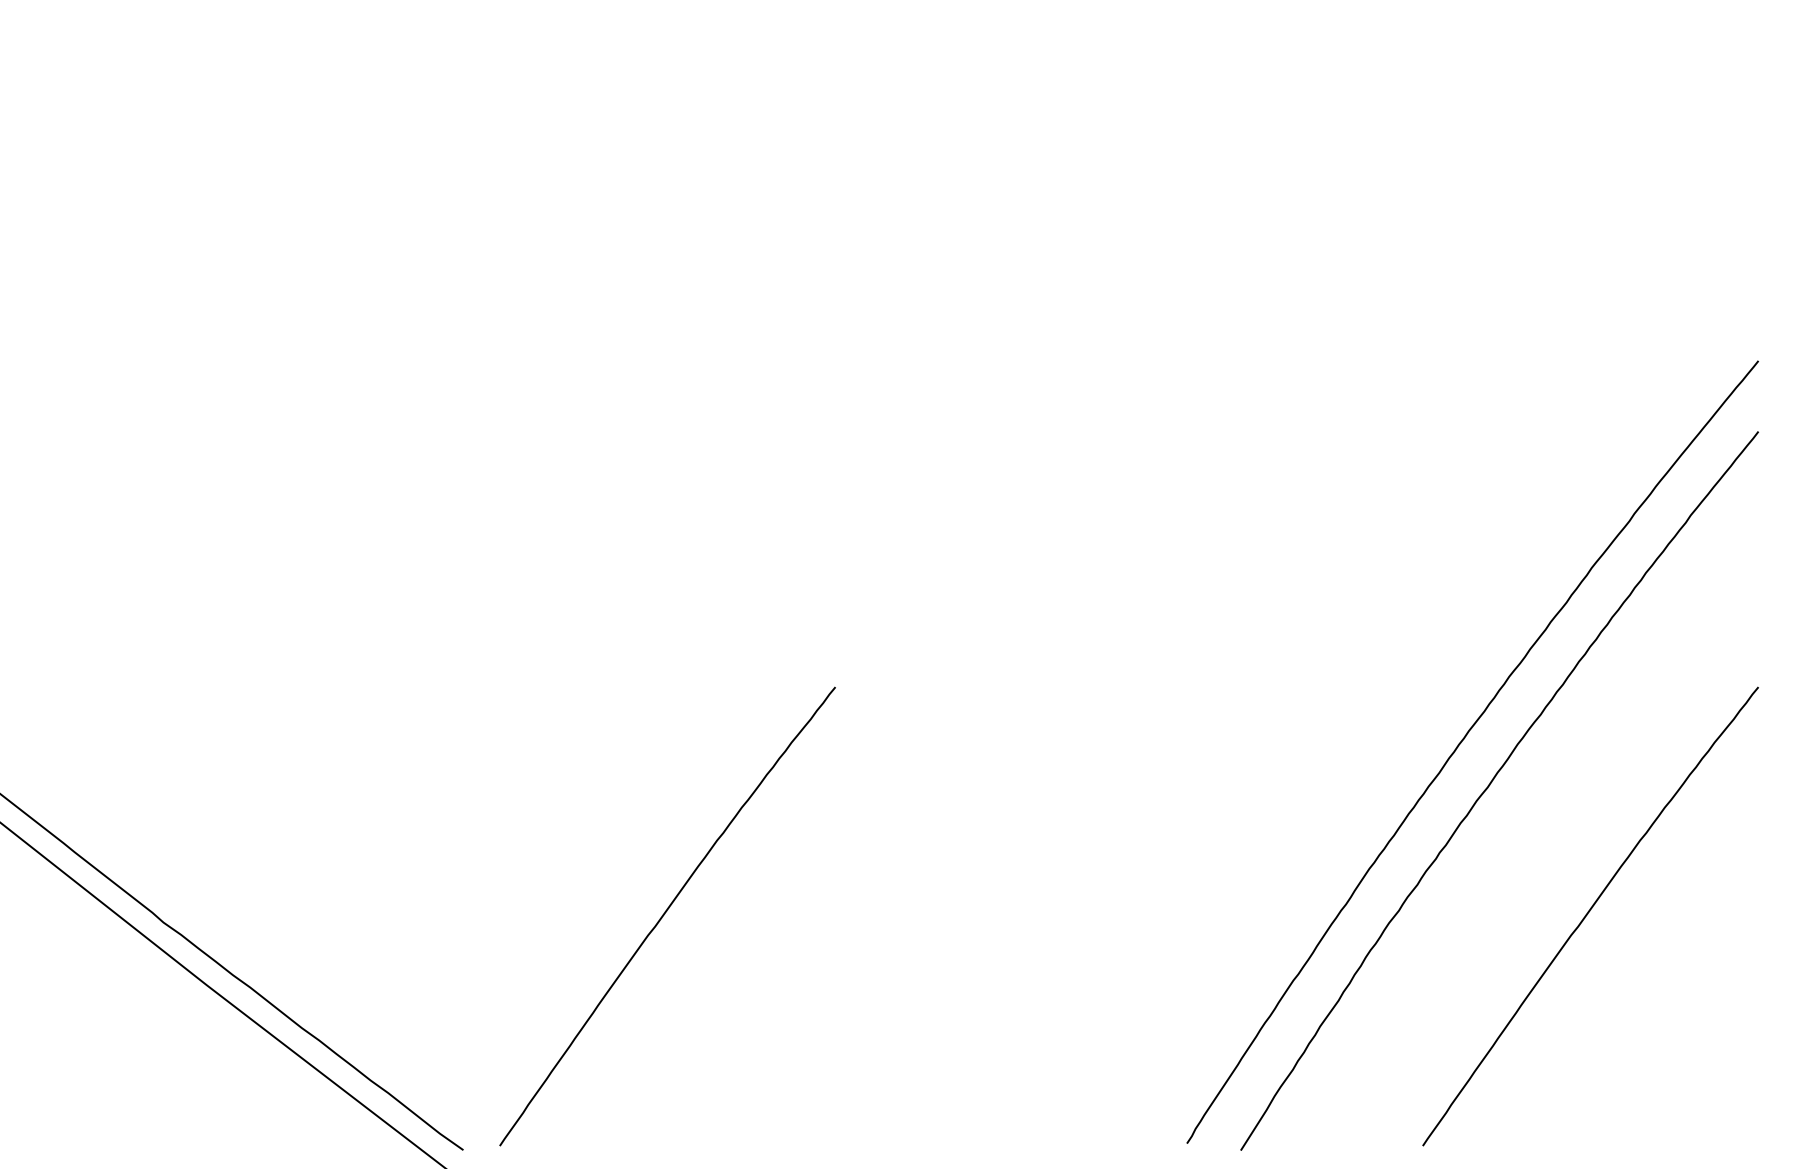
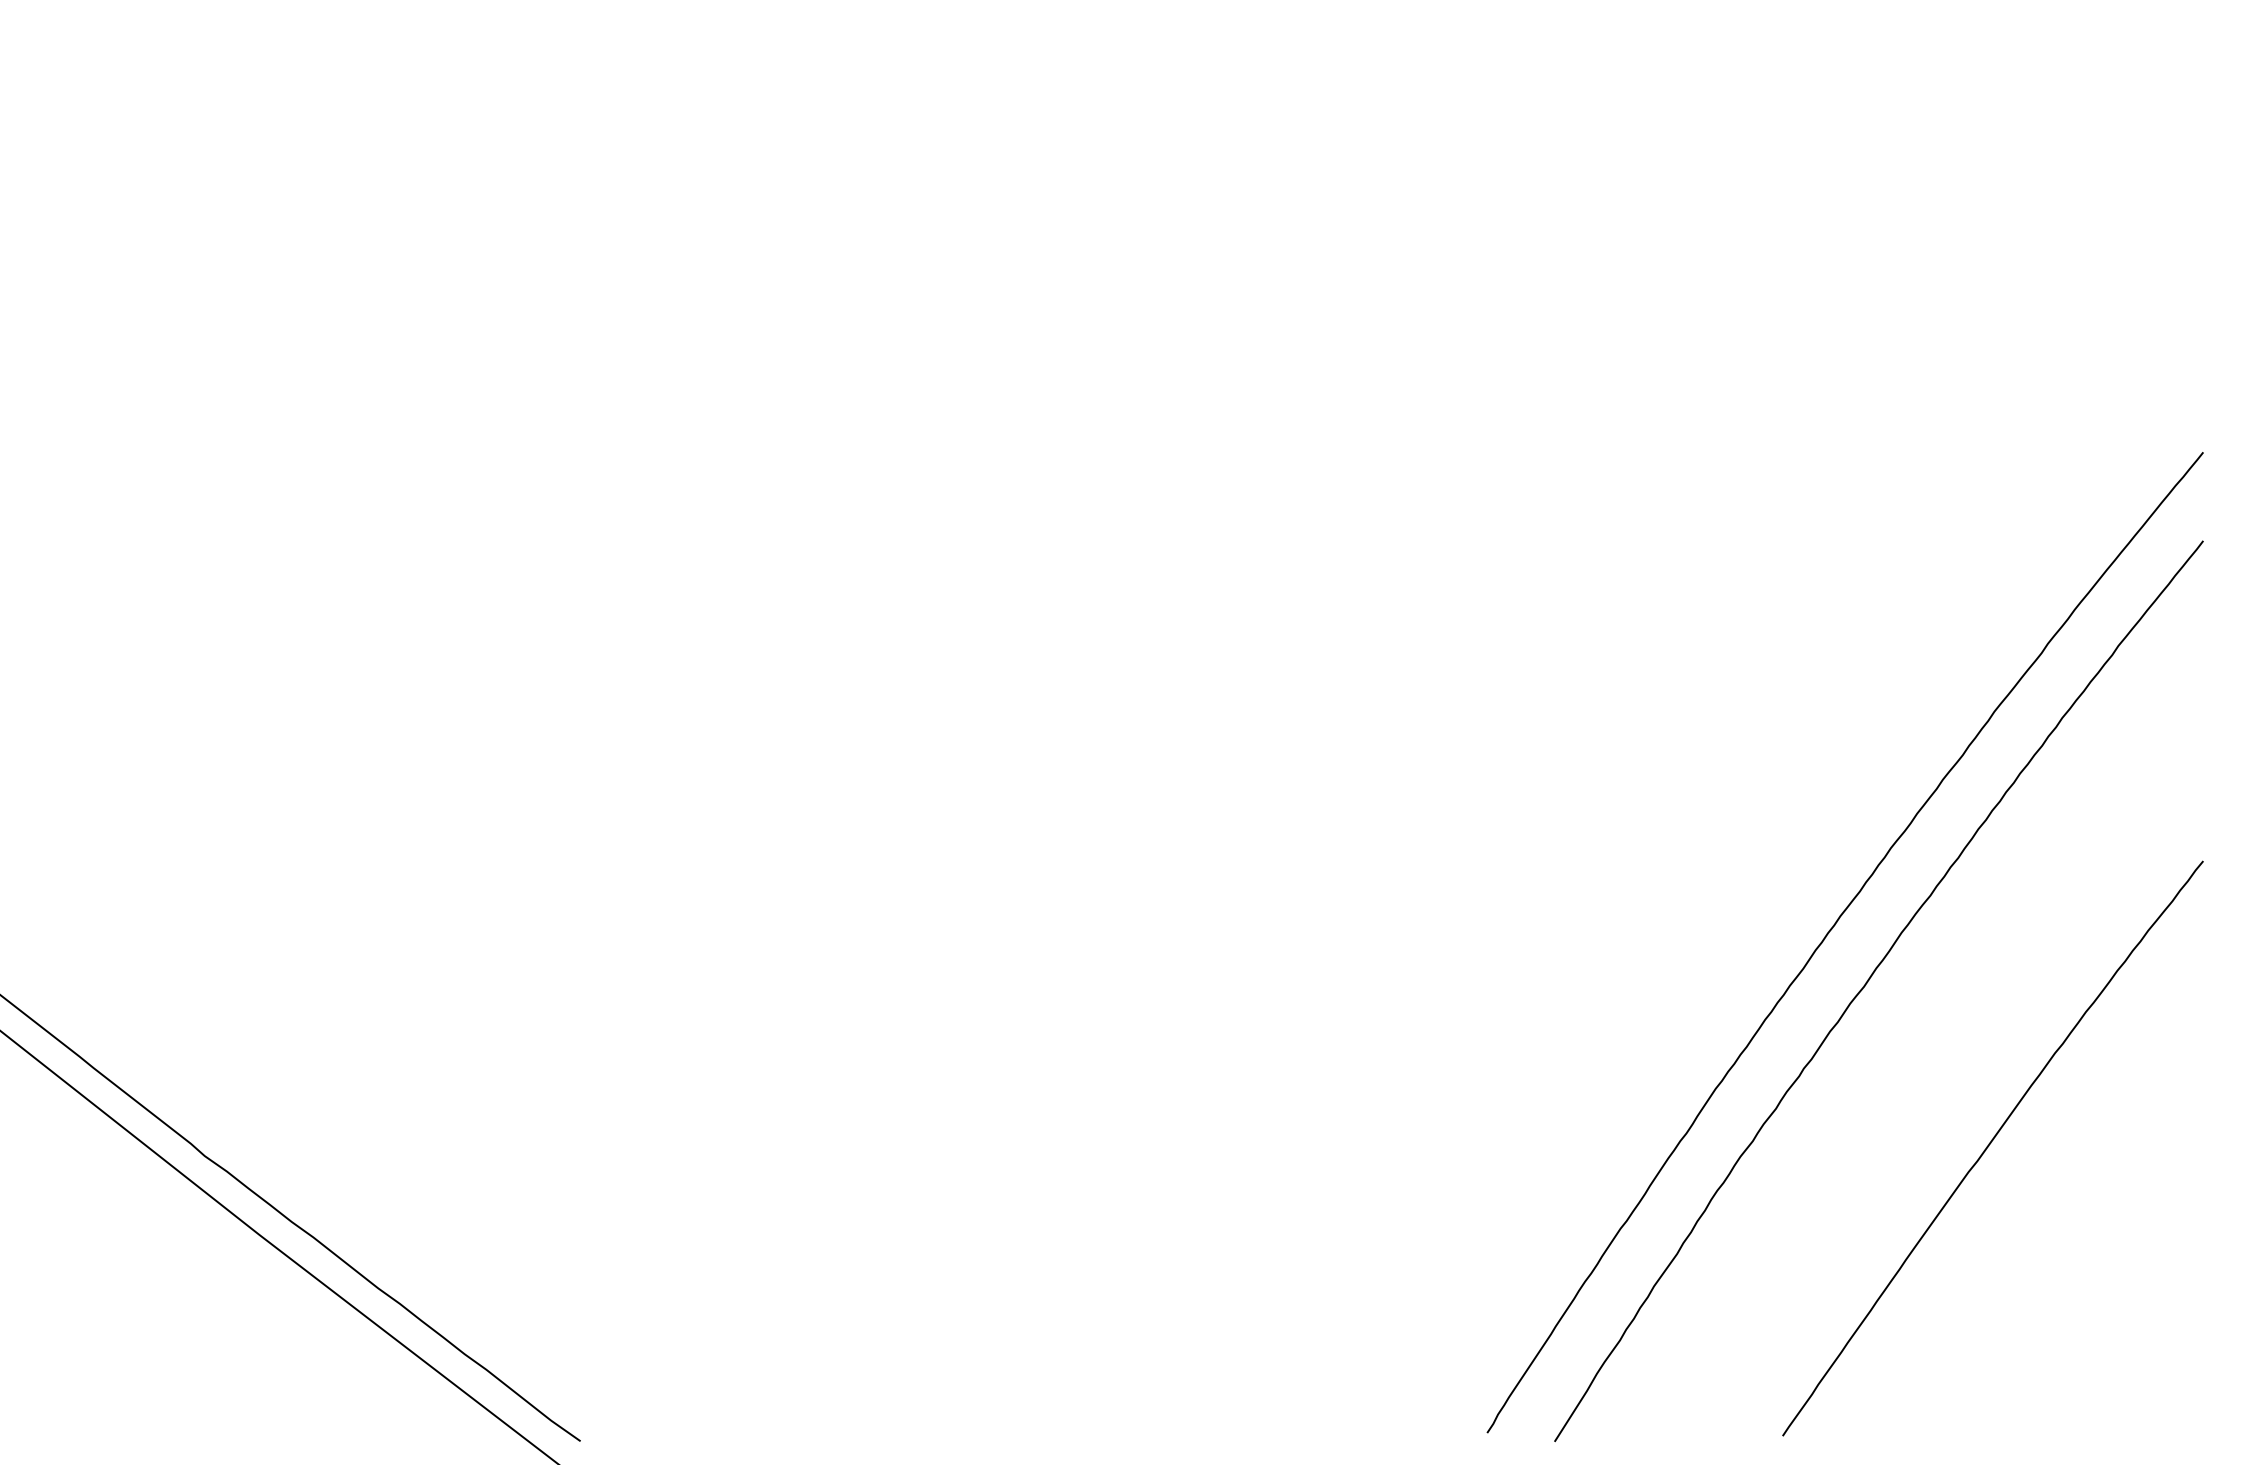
curve: (664, 915) -> (832, 1147), removed

